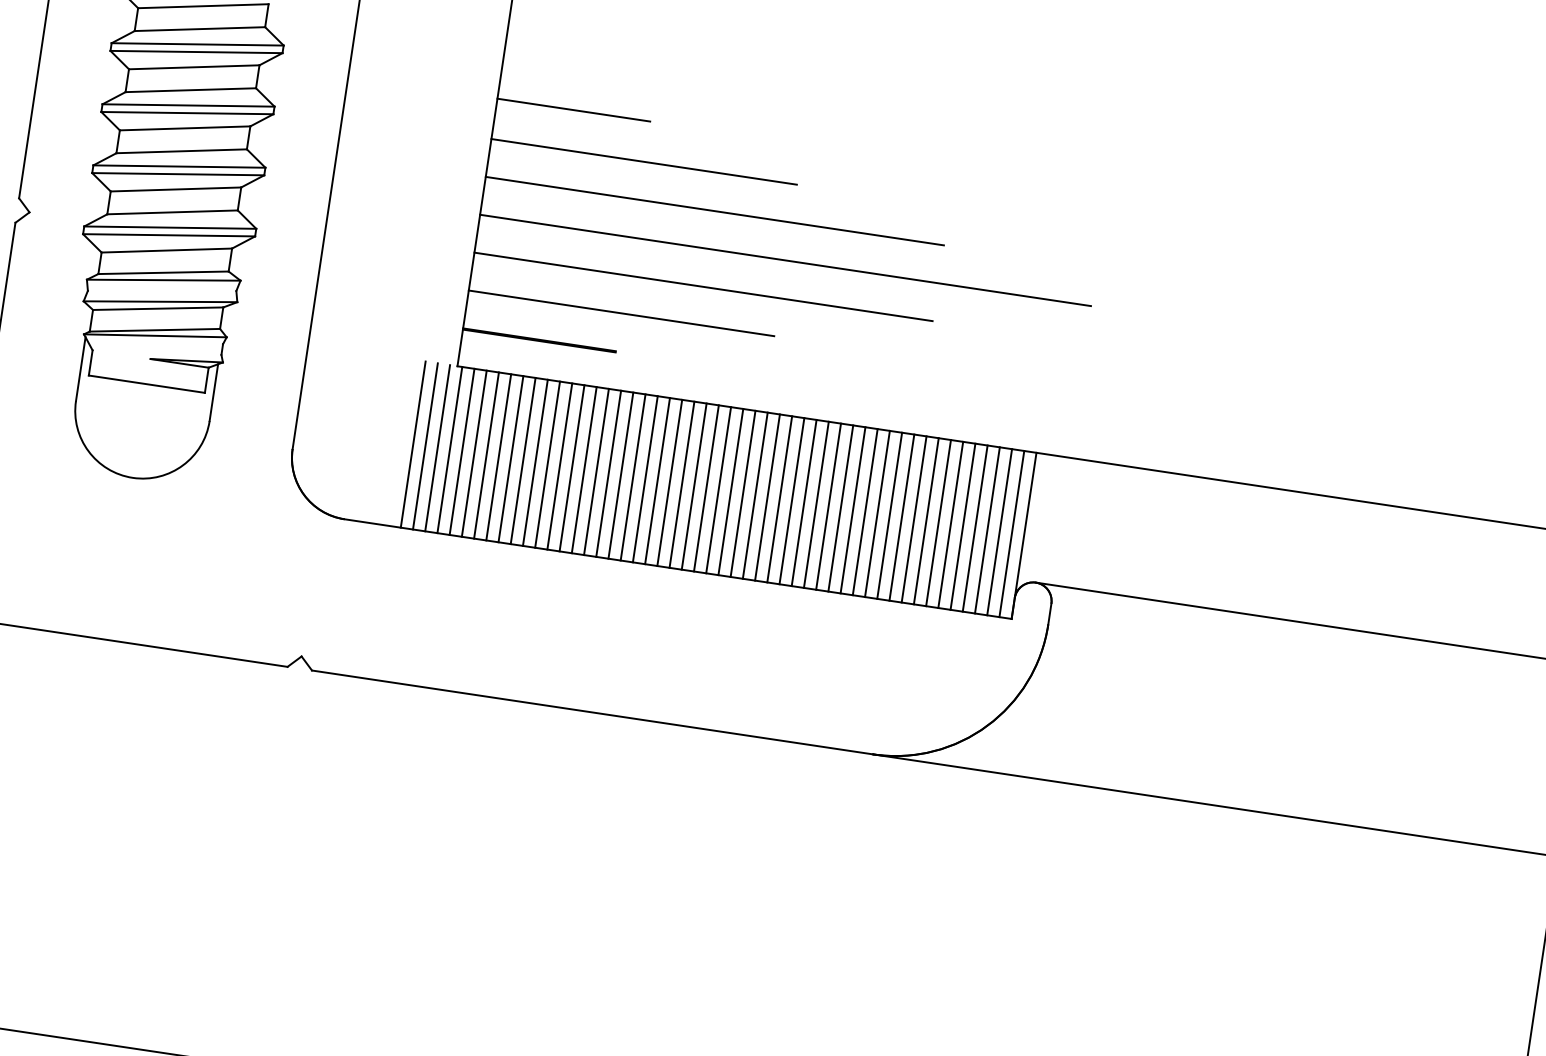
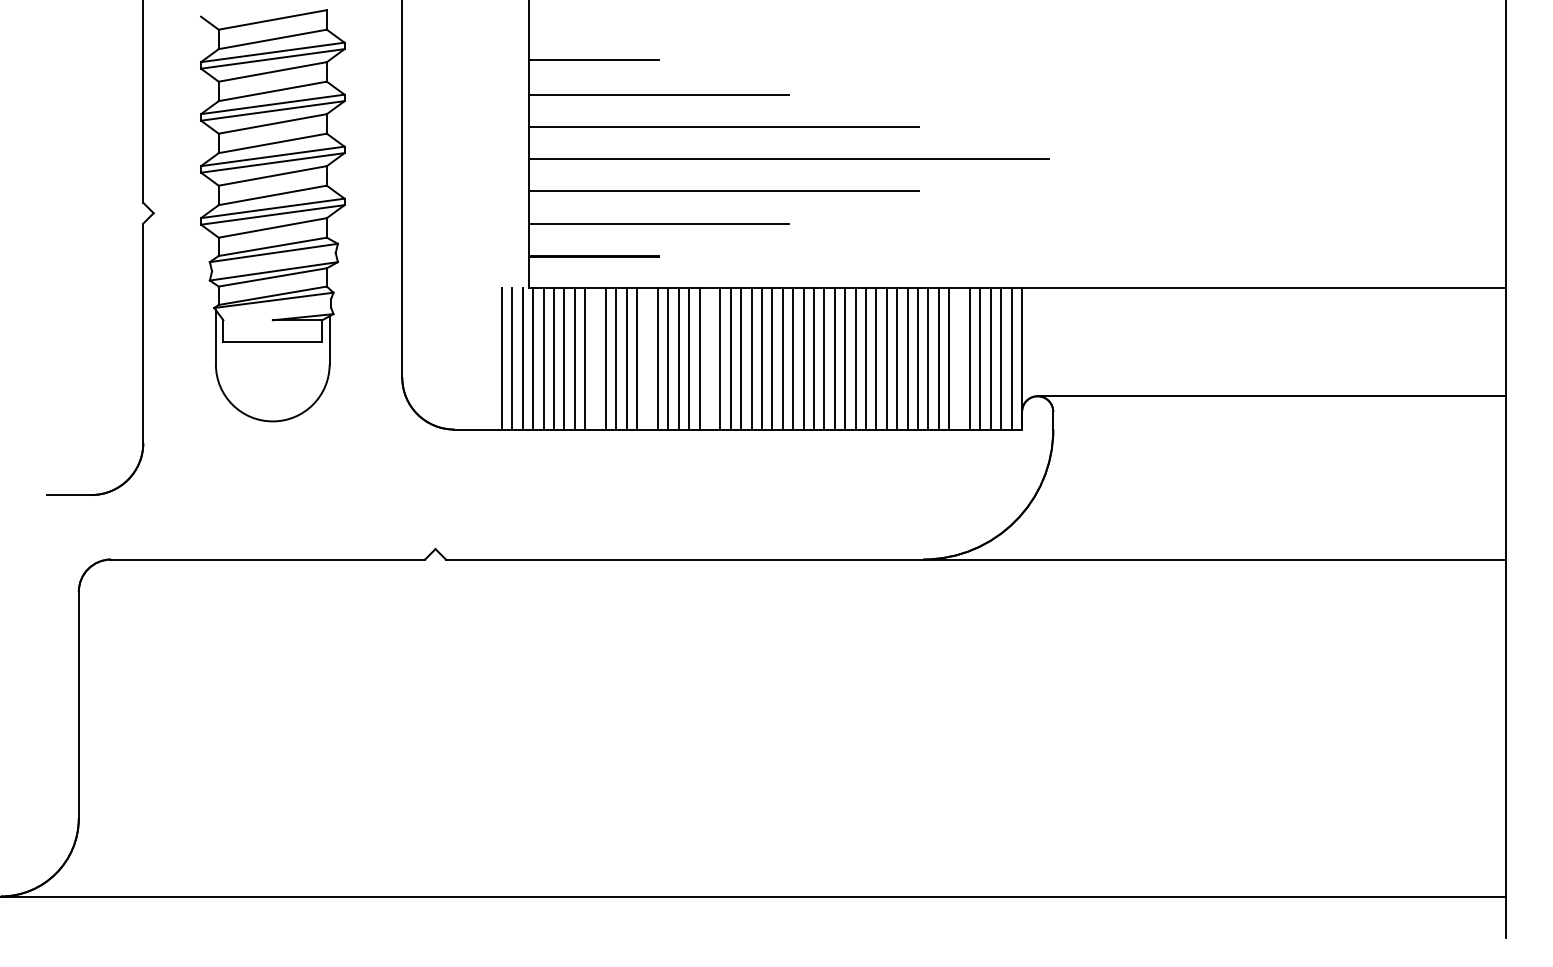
line: (523, 460) -> (595, 358), removed
line: (584, 469) -> (647, 358), removed
line: (658, 480) -> (710, 358), removed
line: (950, 524) -> (959, 358), removed

